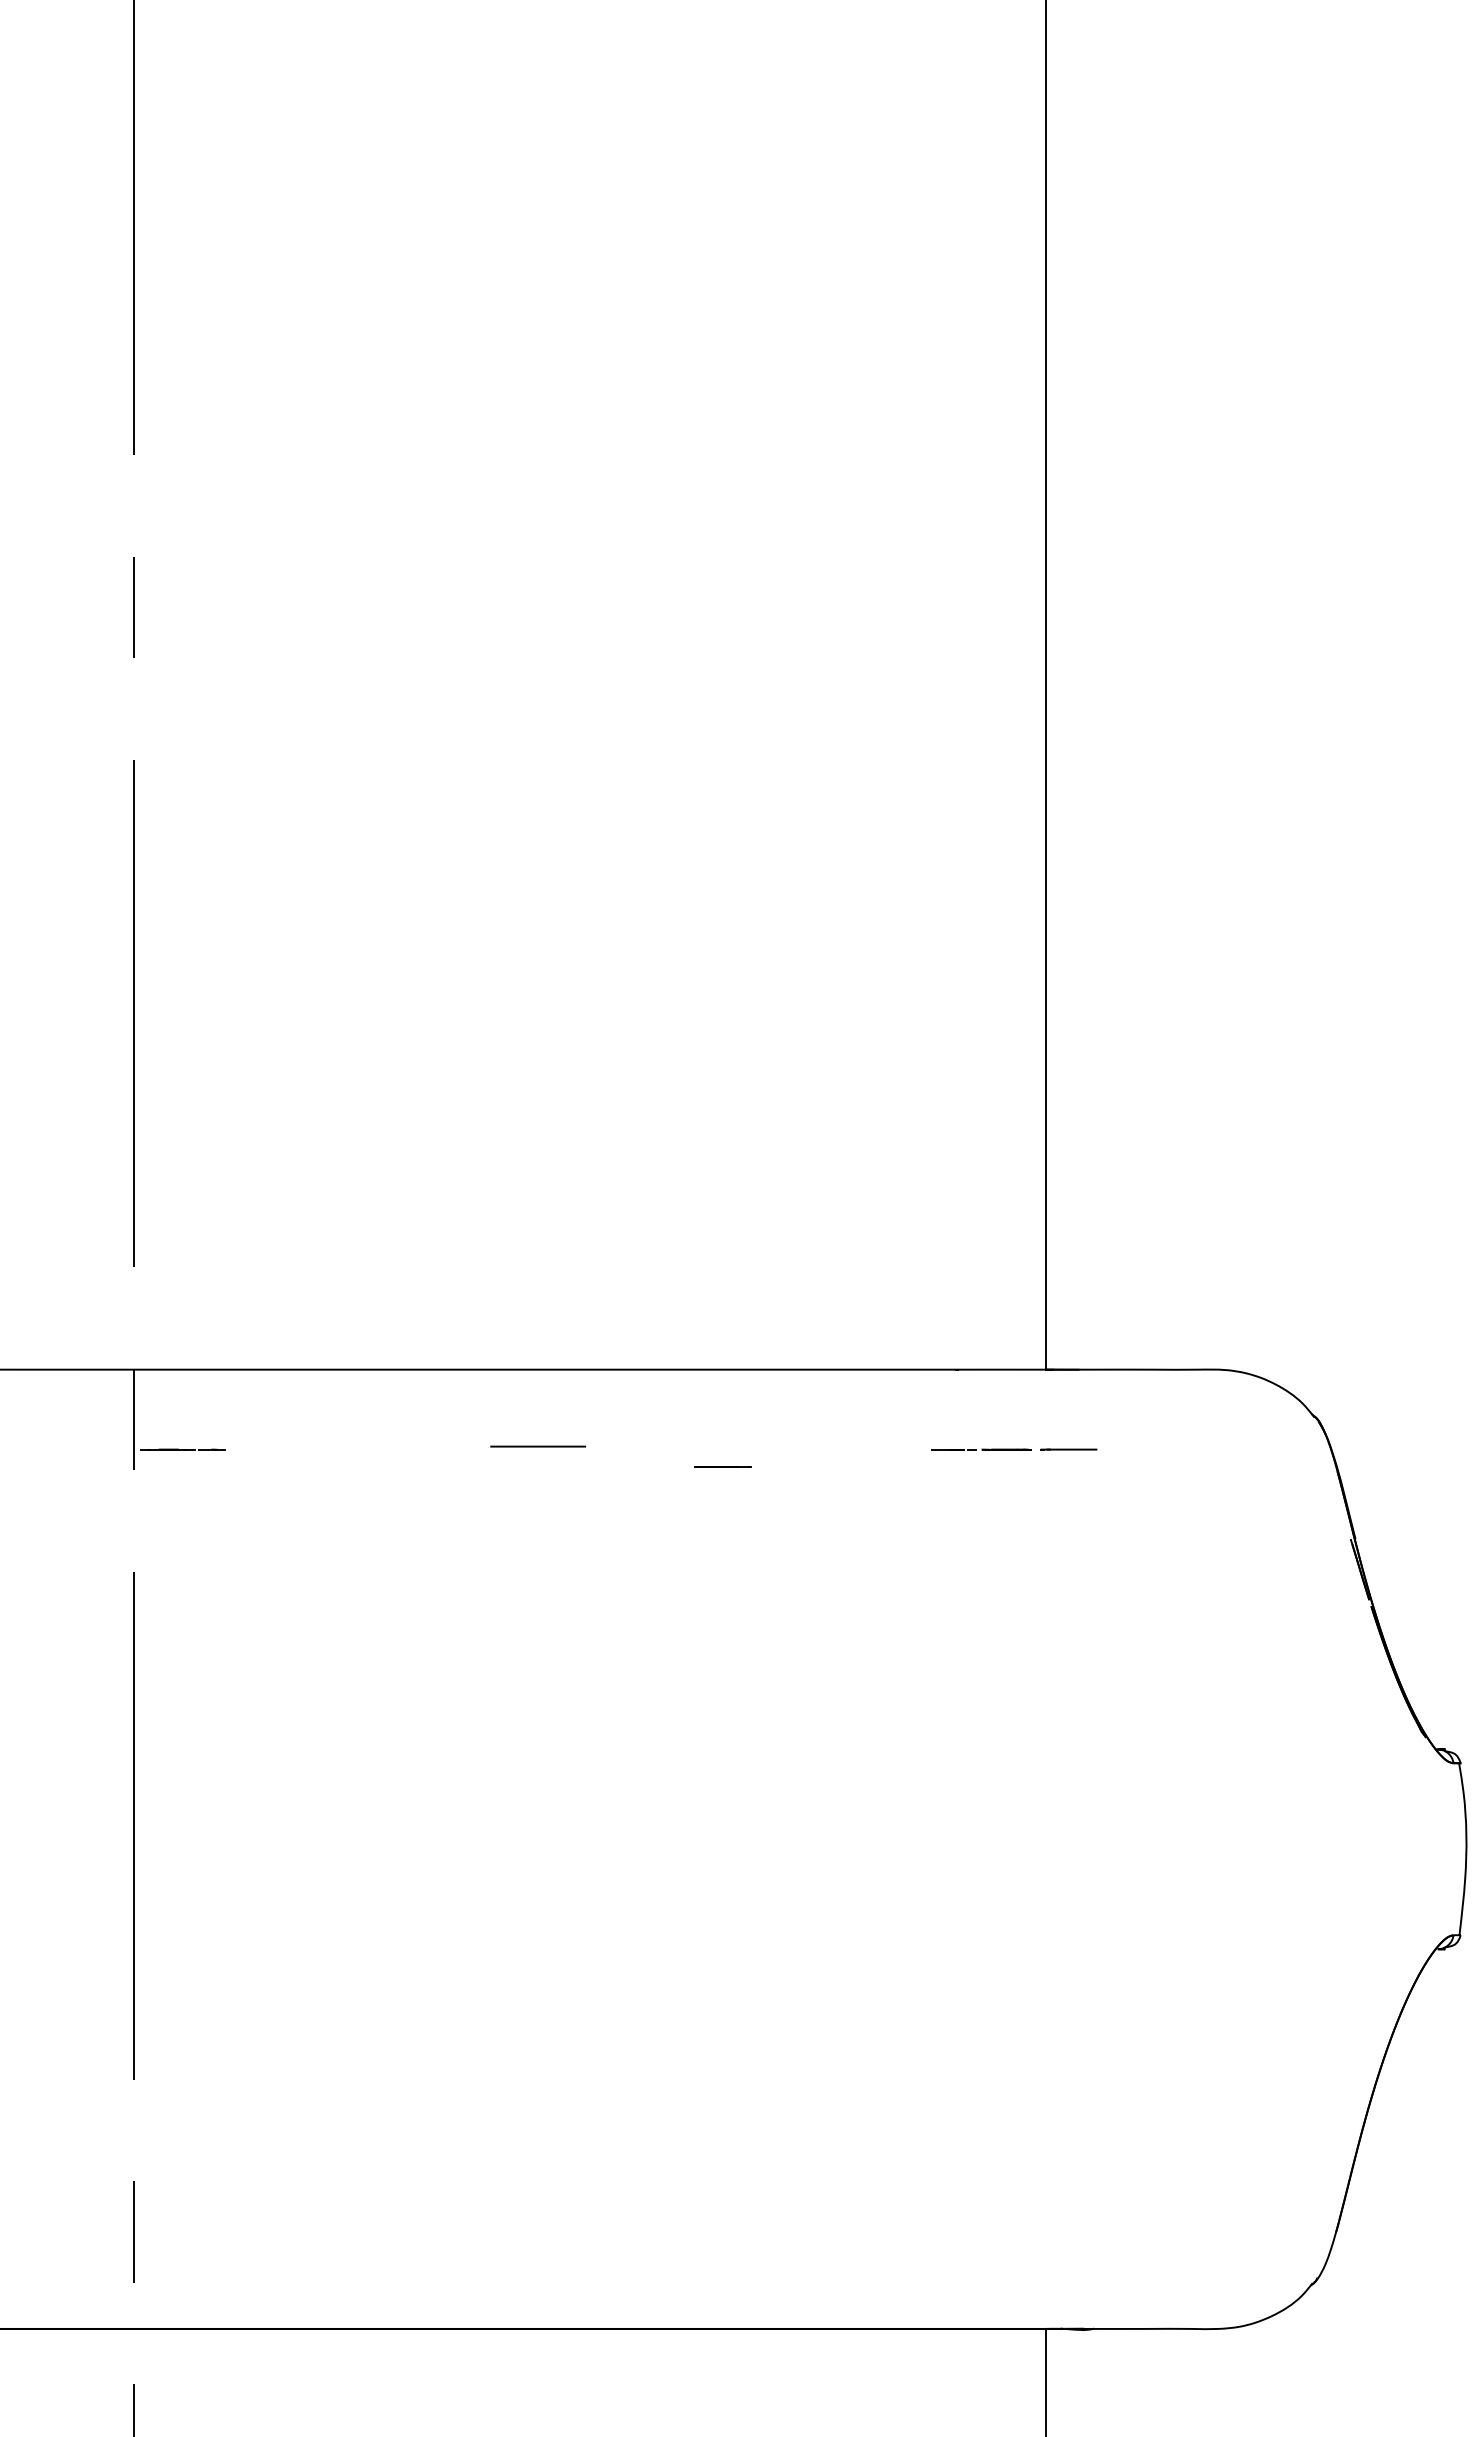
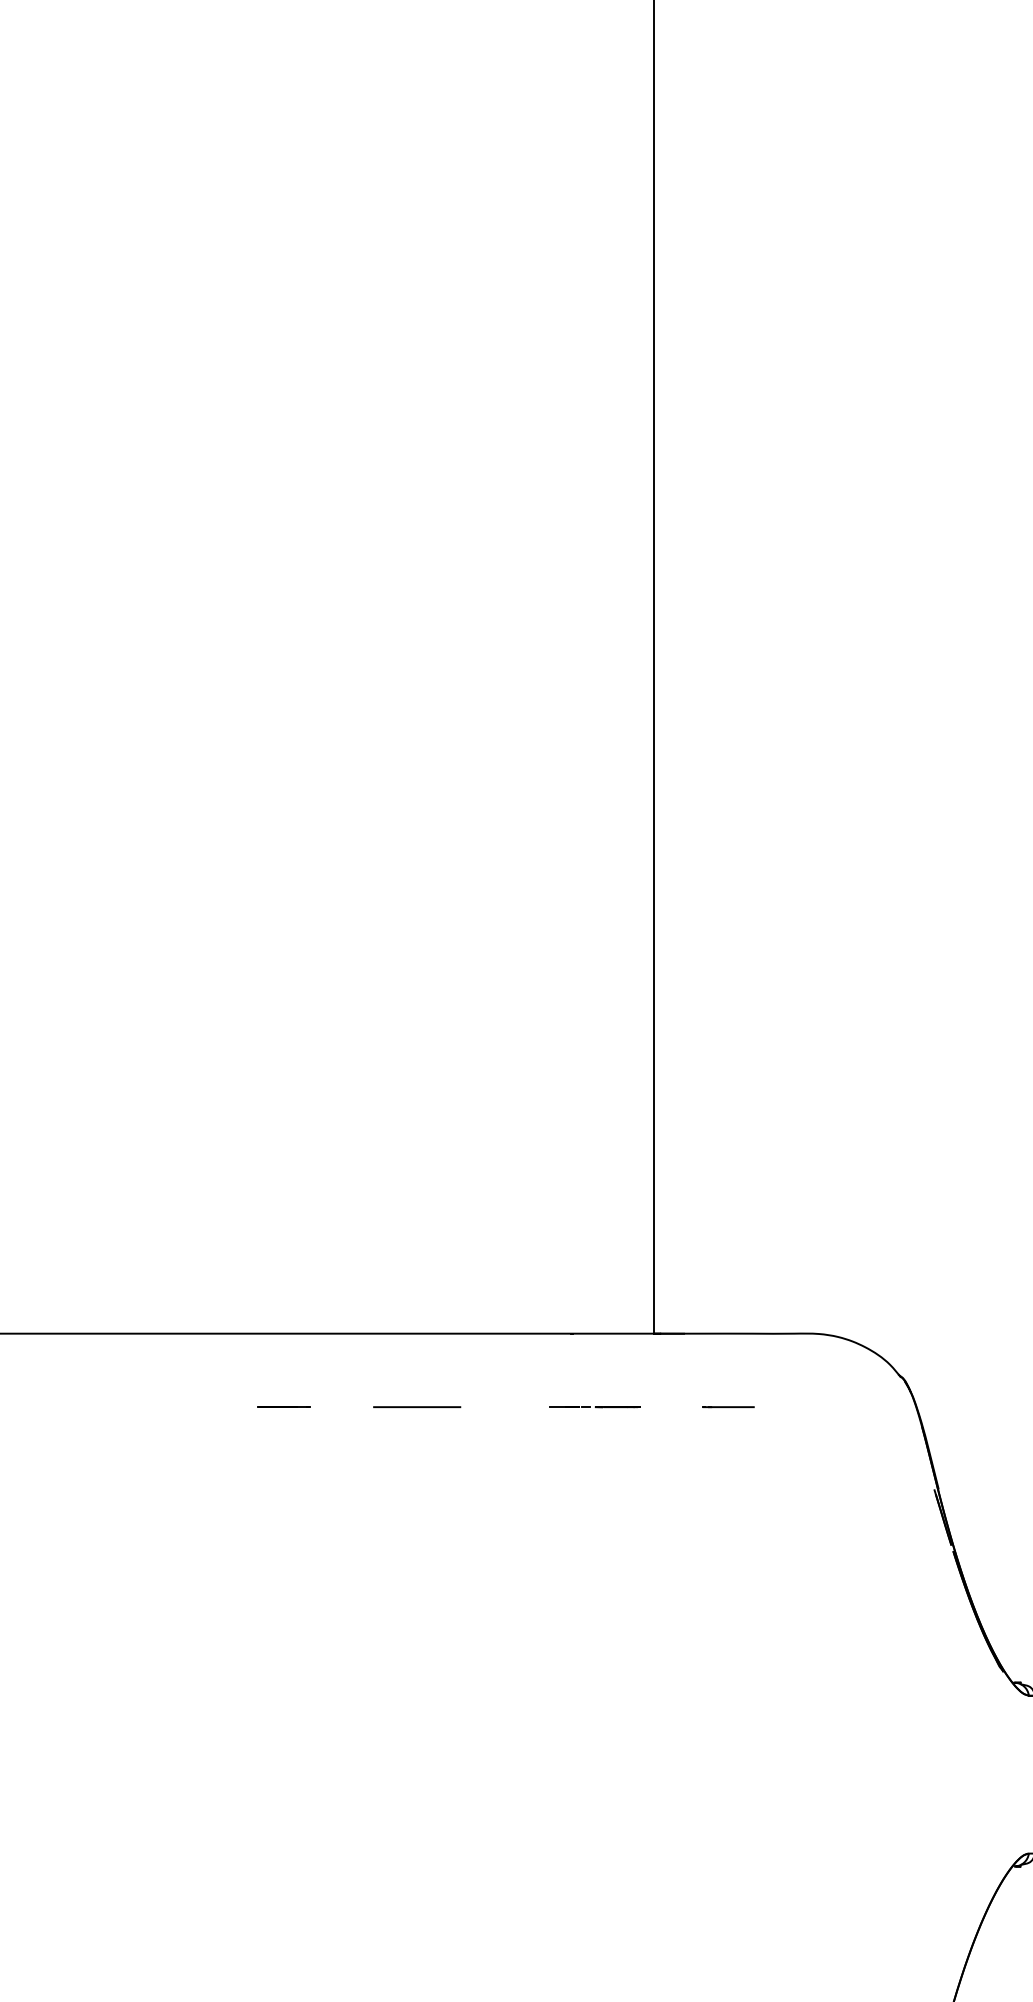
line: (537, 1446) -> (416, 1407), moved
line: (1068, 1449) -> (728, 1407), moved
line: (722, 1466) -> (283, 1407), moved

